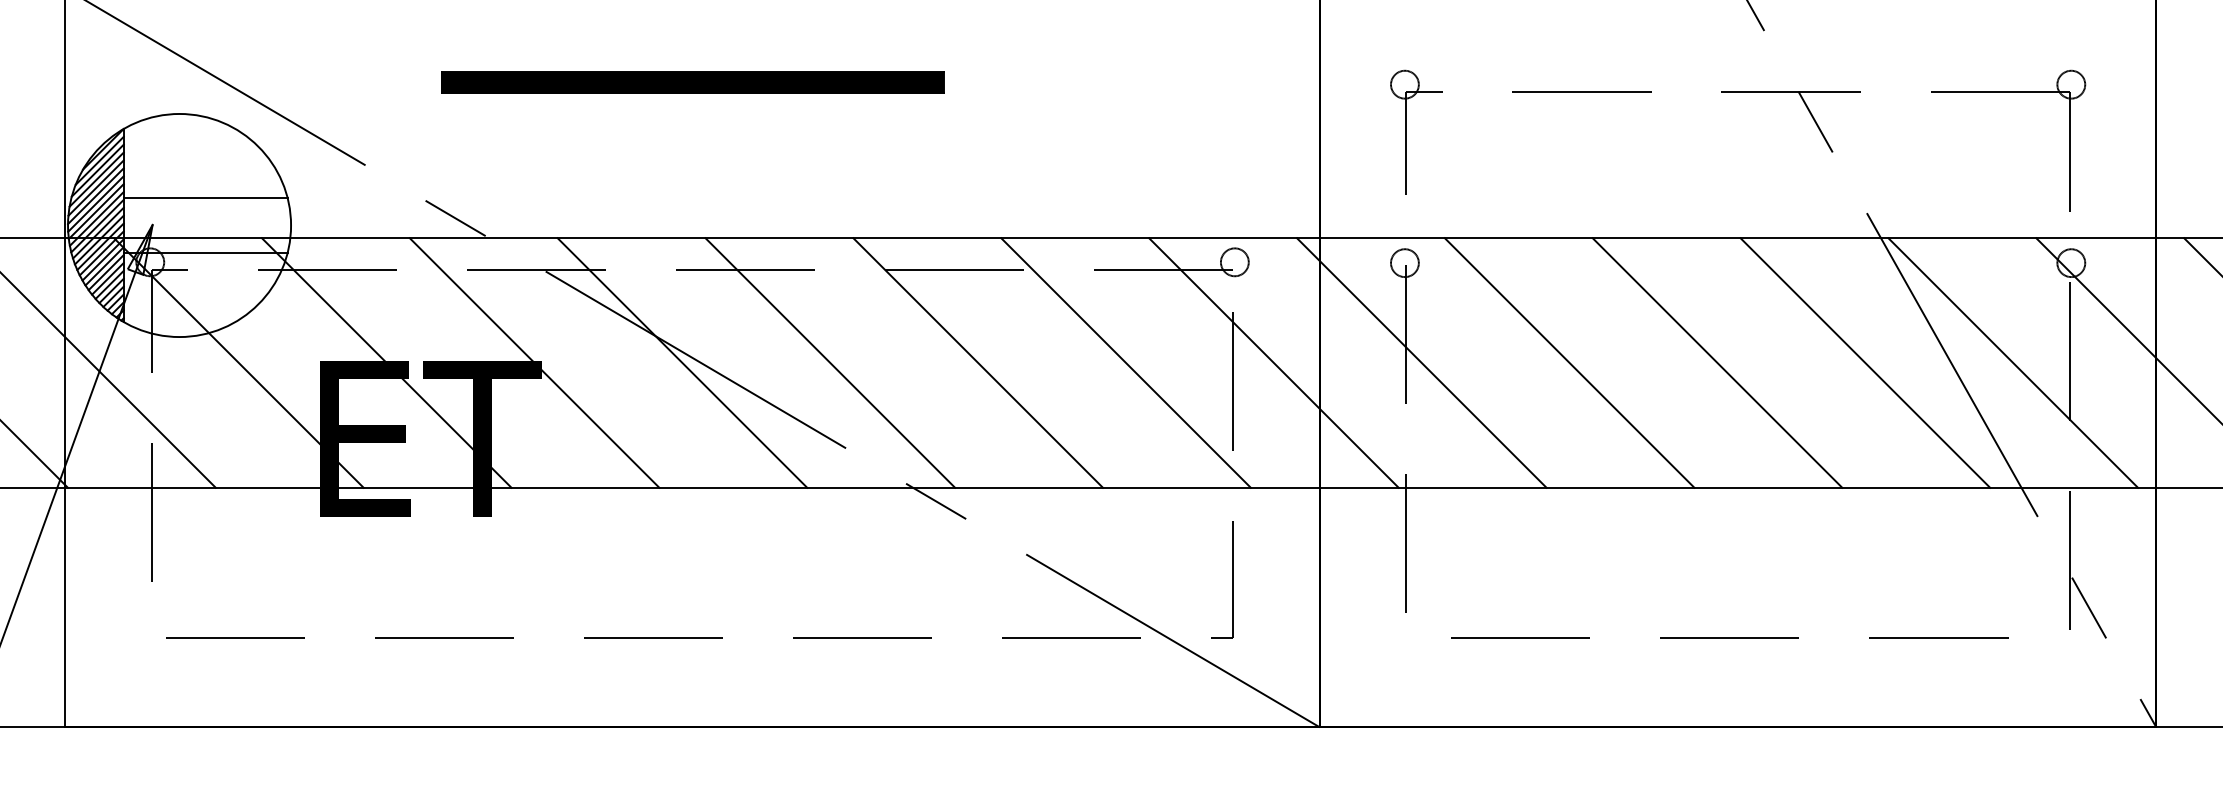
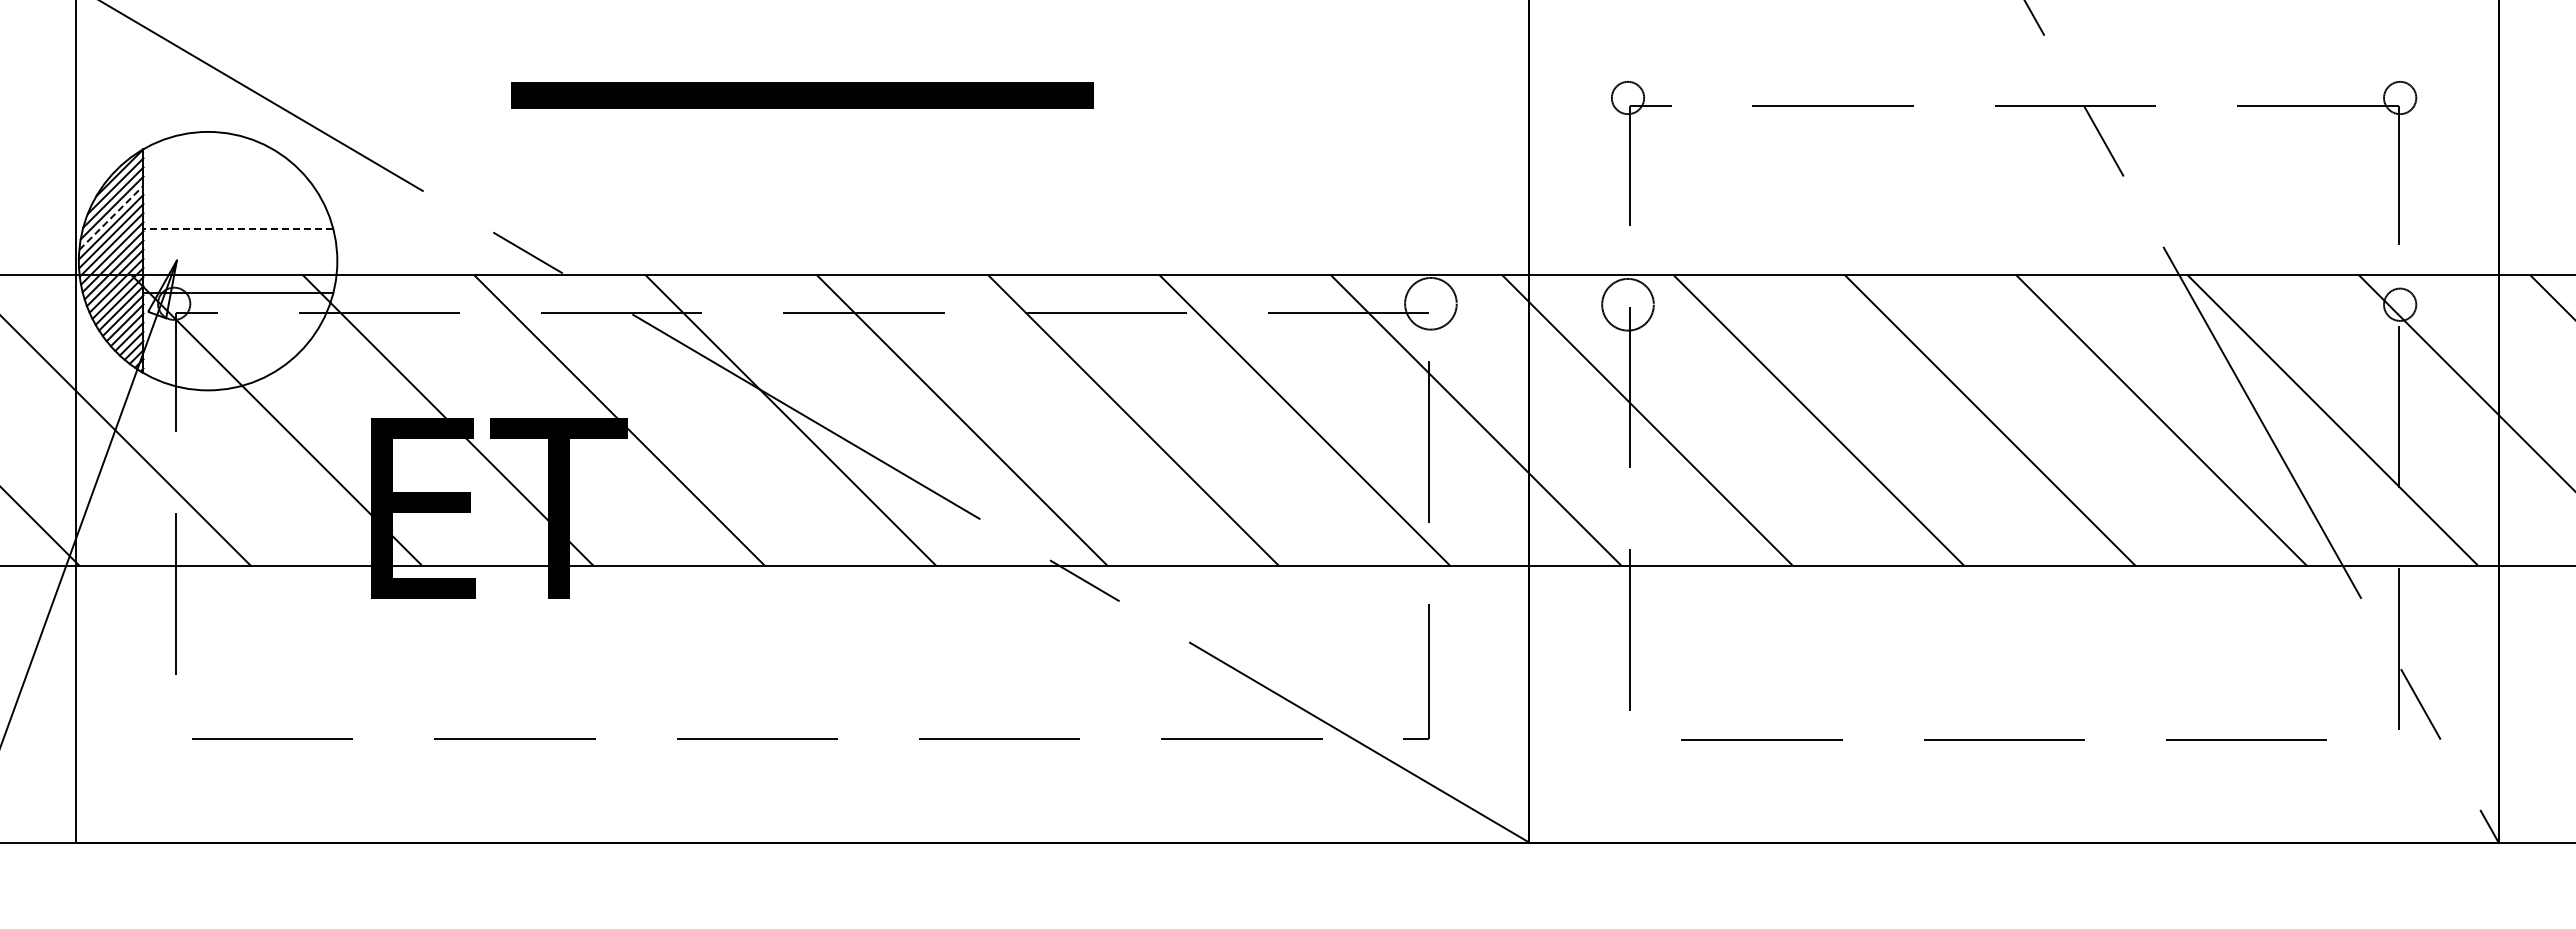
line: (96, 187) -> (111, 217), solid -> dashed
line: (205, 197) -> (238, 228), solid -> dashed
circle: (1234, 262) -> (1430, 303), size x1.6
circle: (1404, 262) -> (1627, 304), size x1.6

